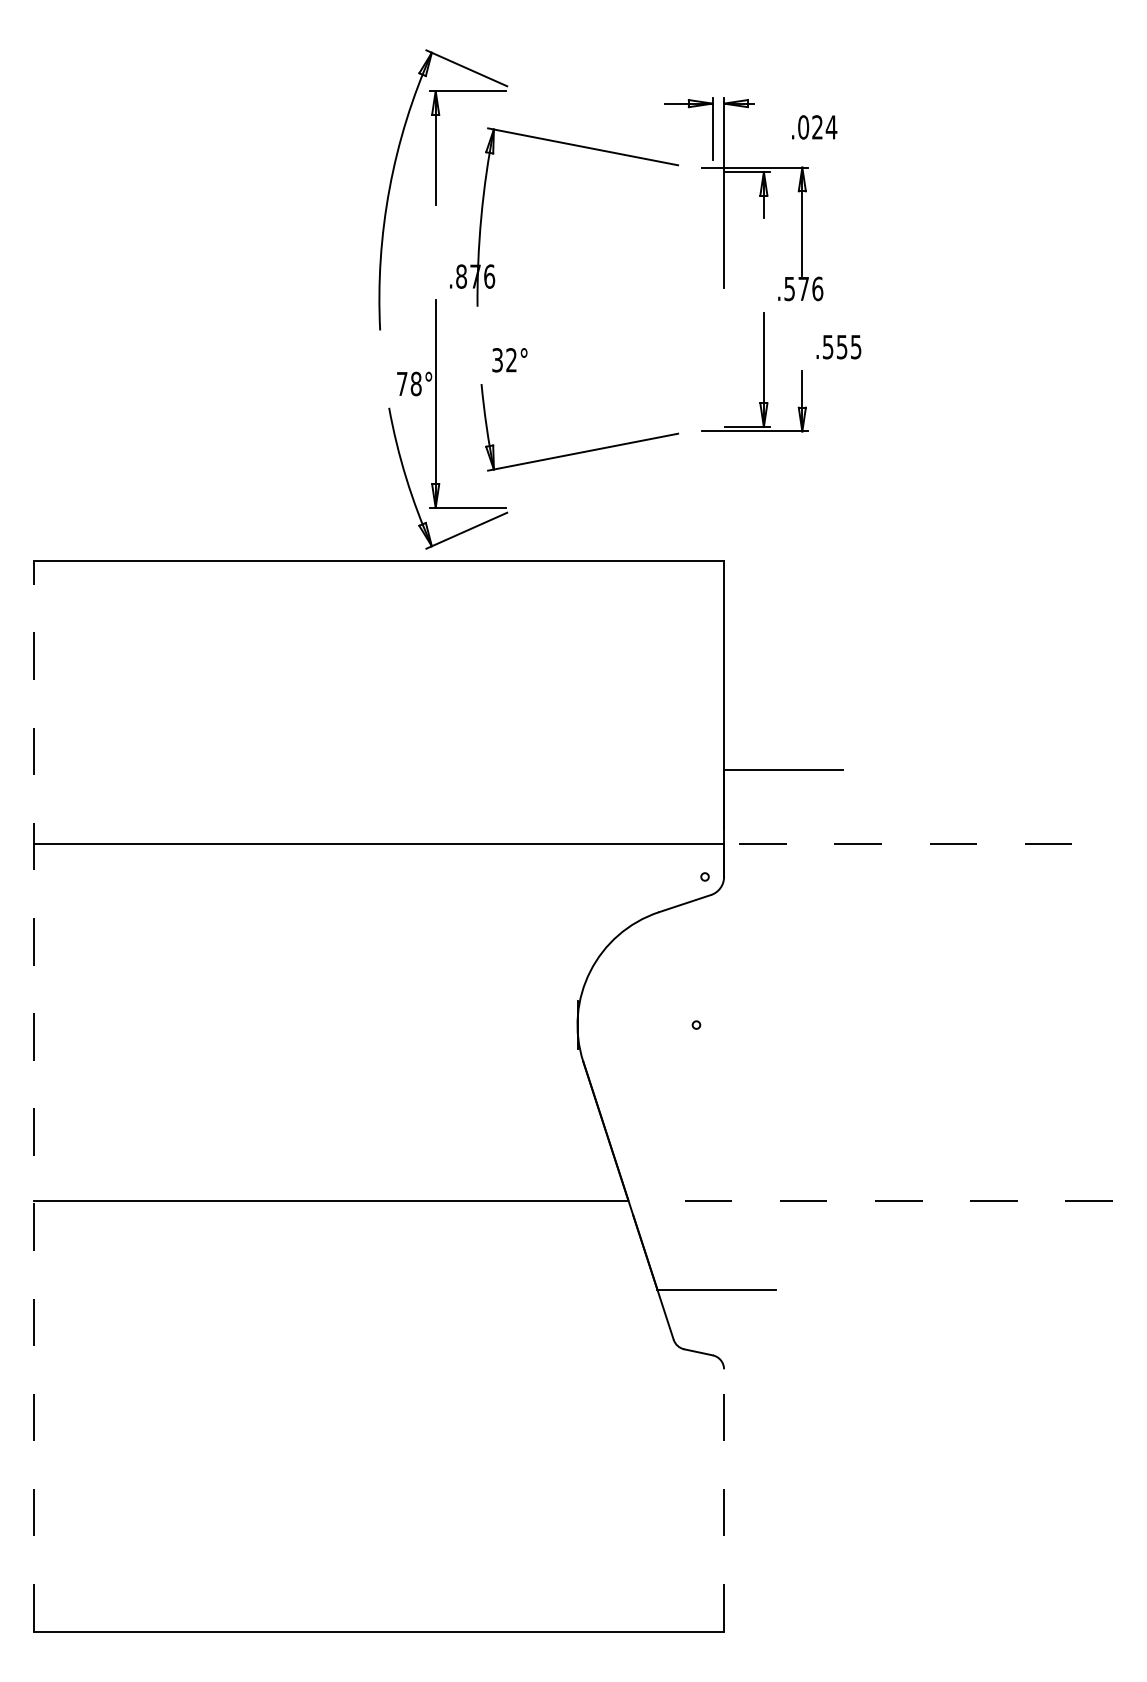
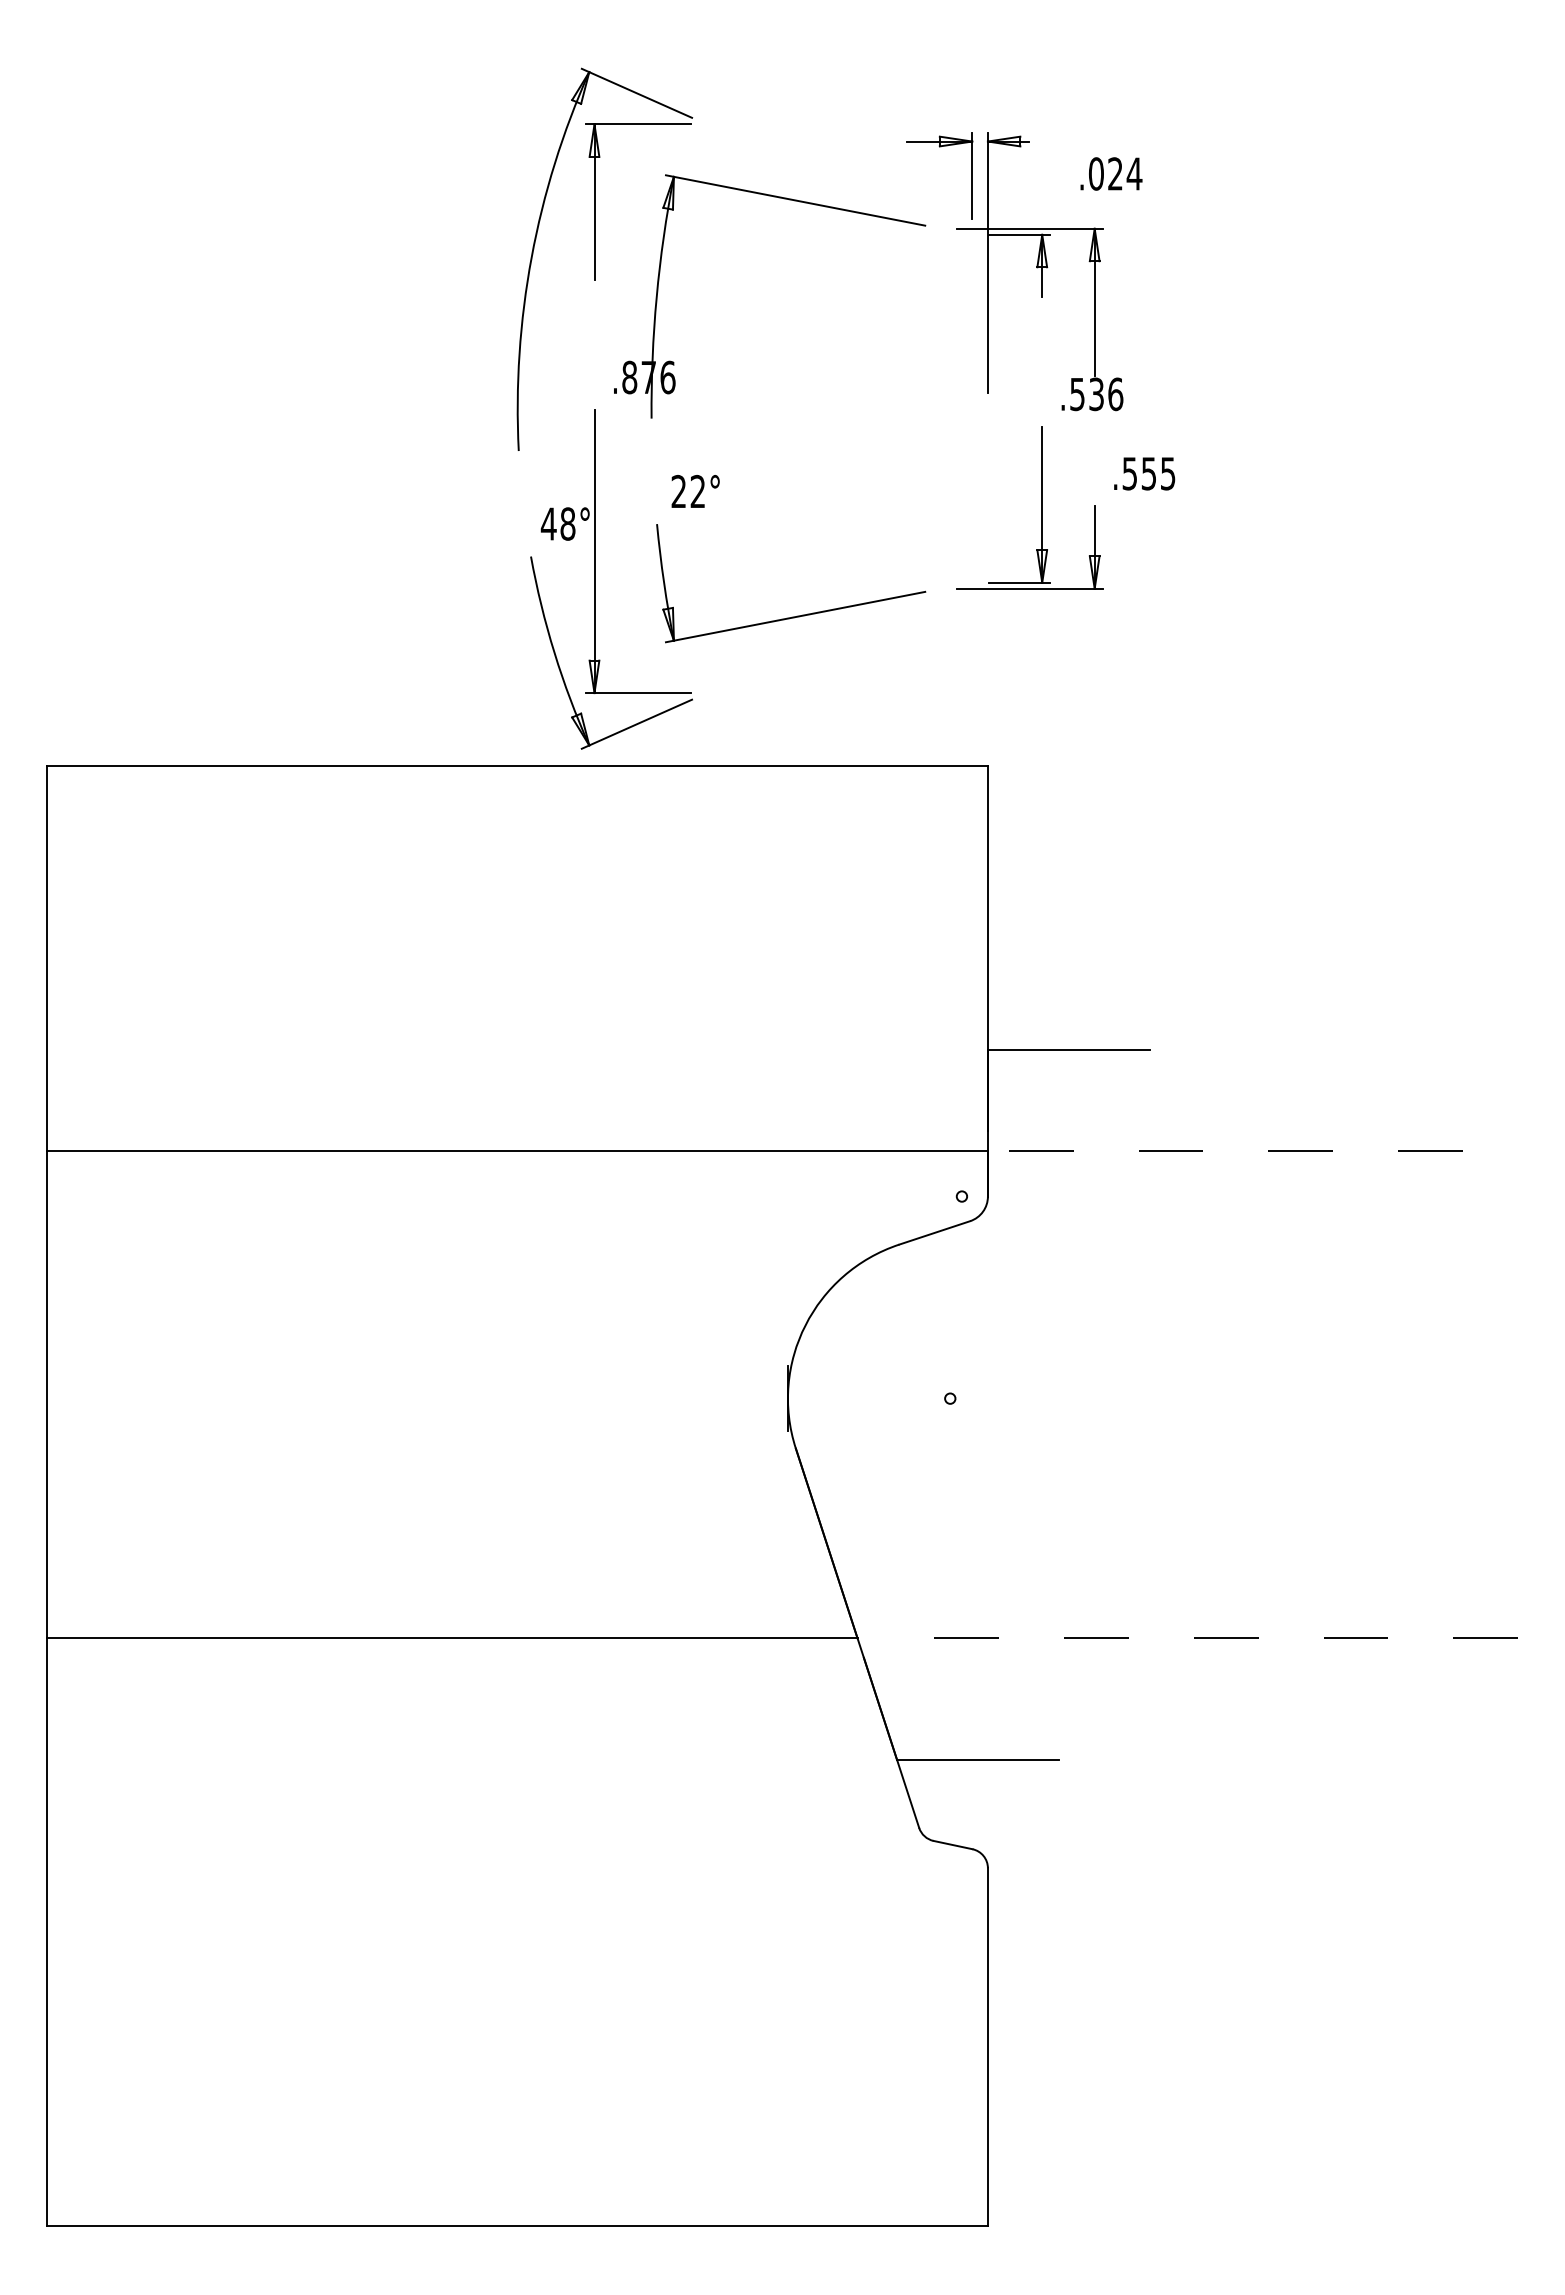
text: (803, 289) -> (1096, 394), .576 -> .536
text: (497, 360) -> (678, 491), 32° -> 22°
text: (401, 383) -> (548, 523), 78° -> 48°
line: (34, 1096) -> (46, 1495), dashed -> solid
line: (723, 1500) -> (987, 2047), dashed -> solid

